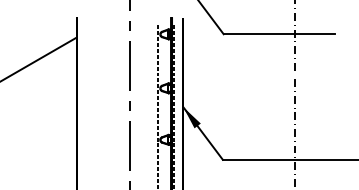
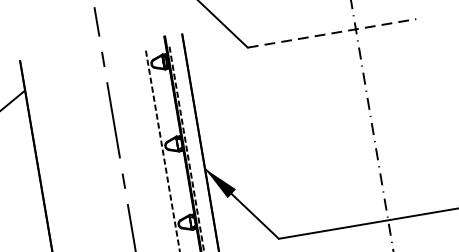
line: (279, 34) -> (332, 33), solid -> dashed

